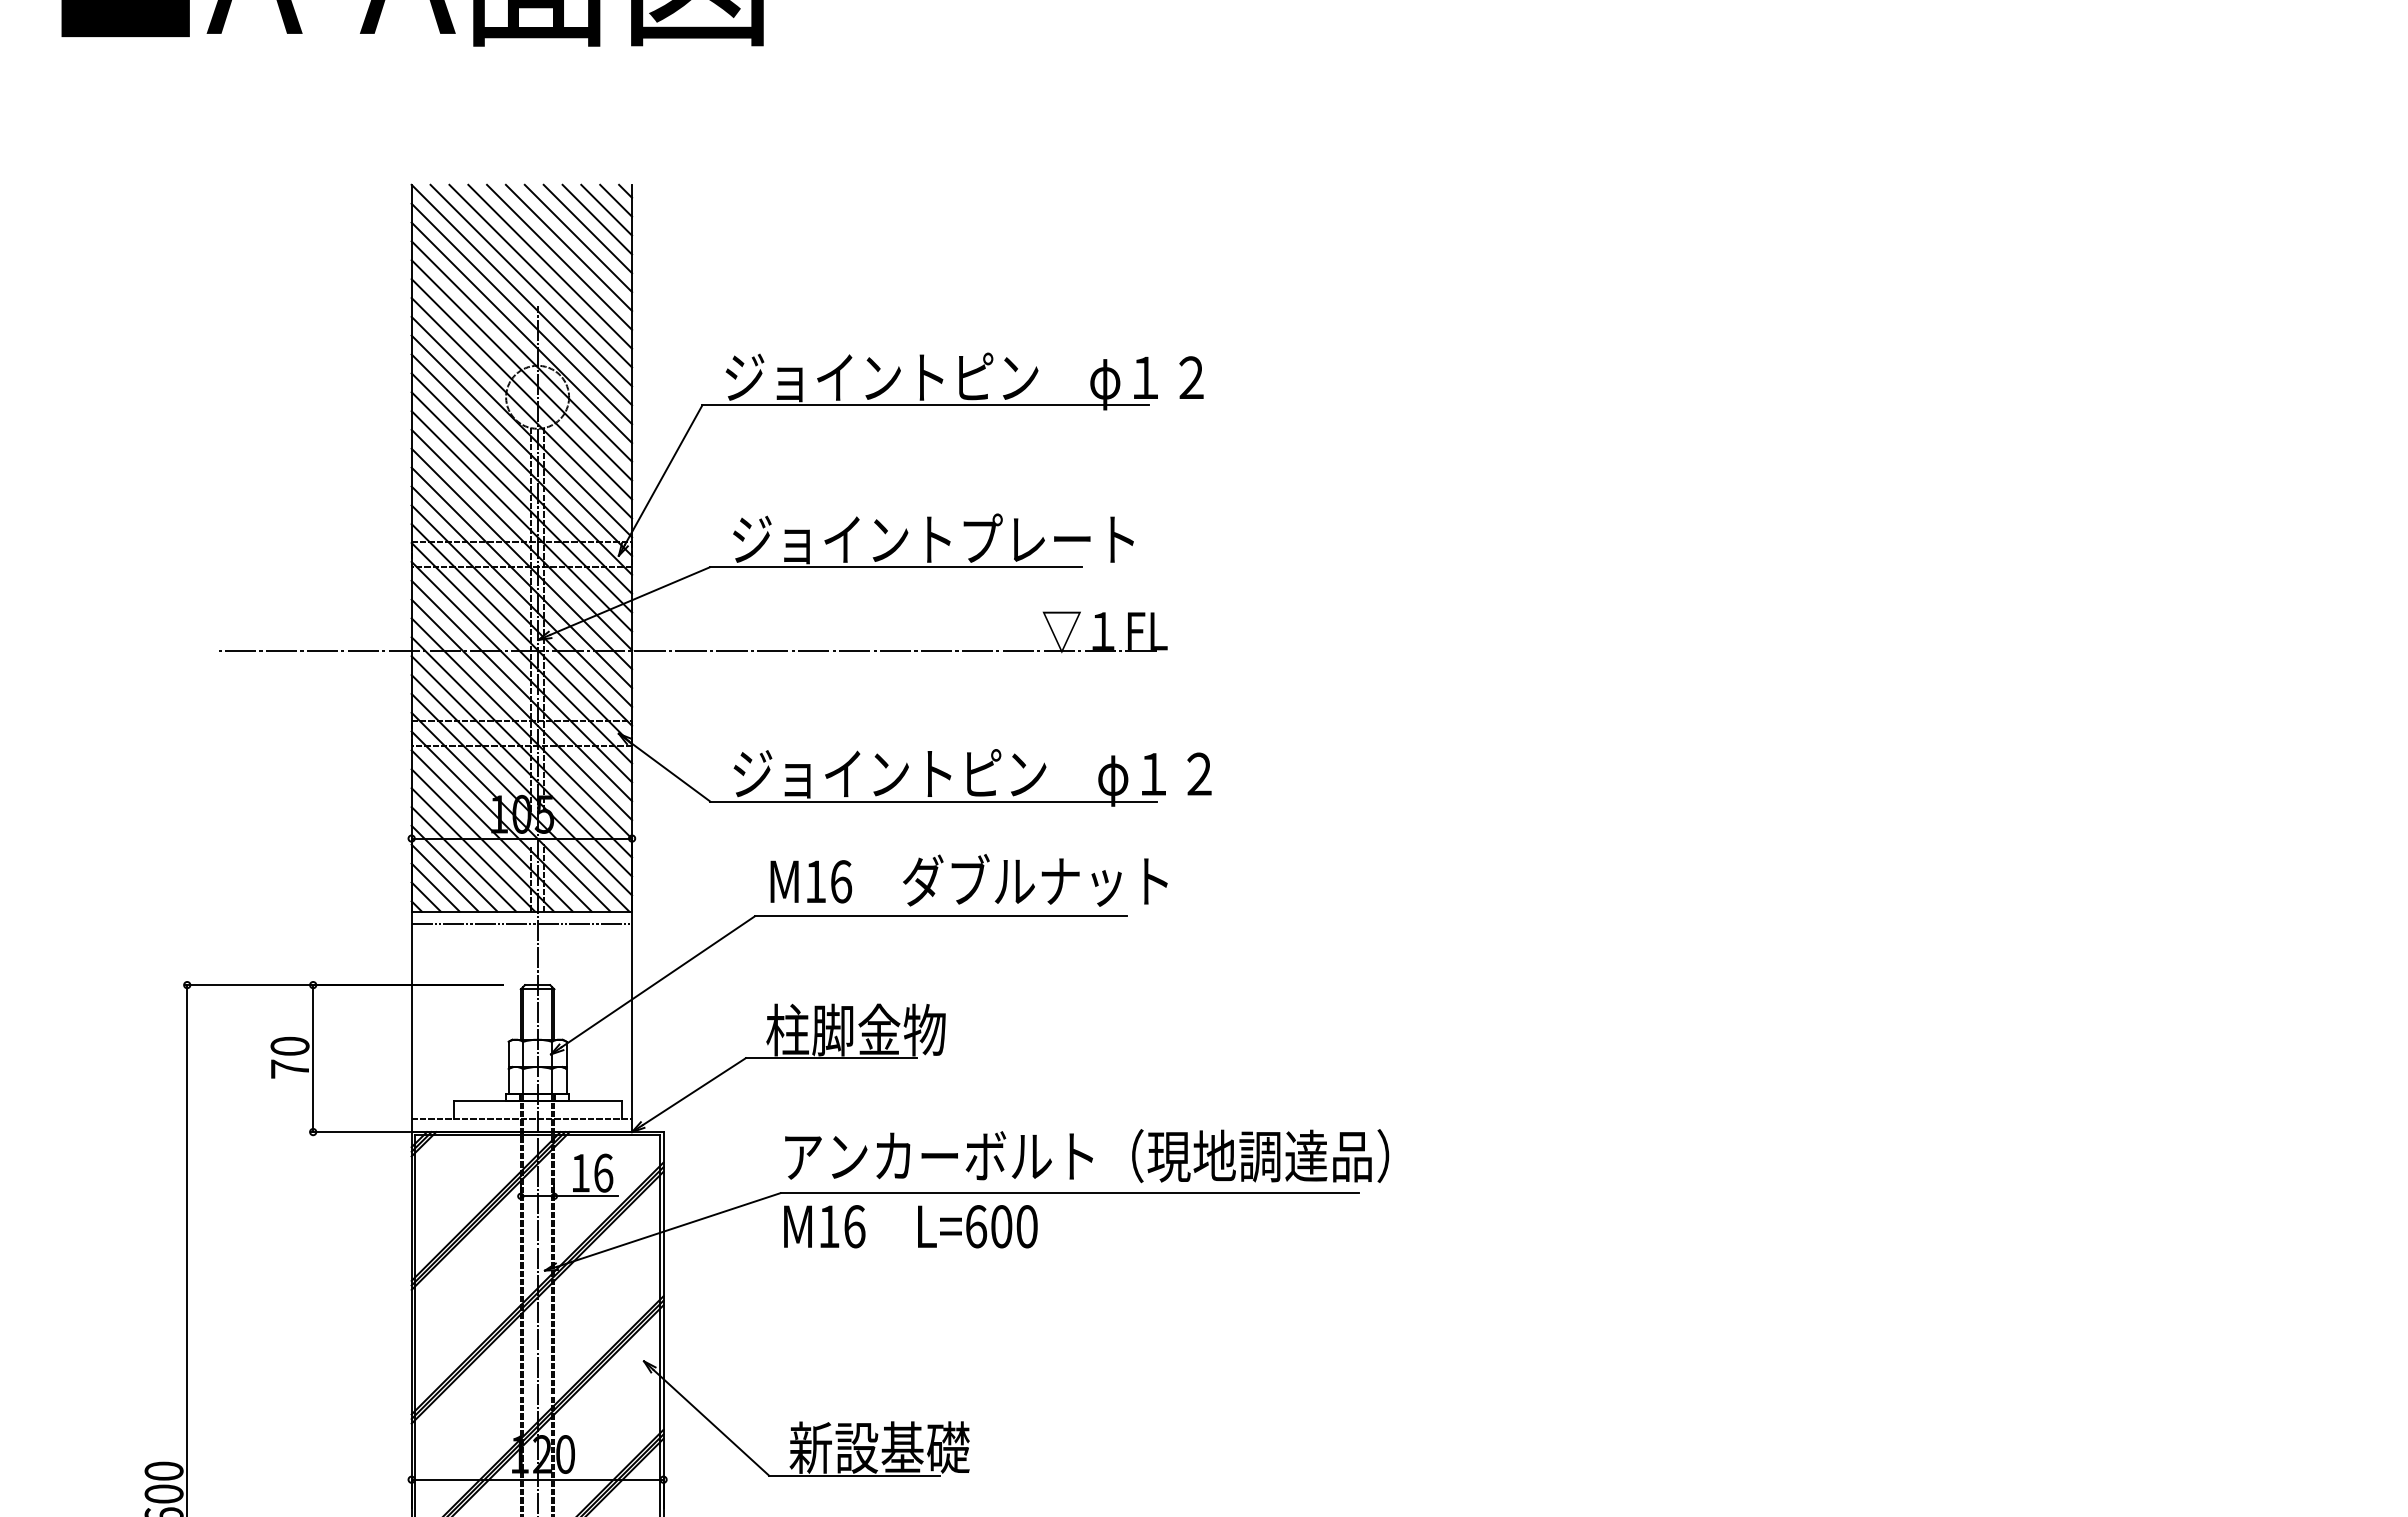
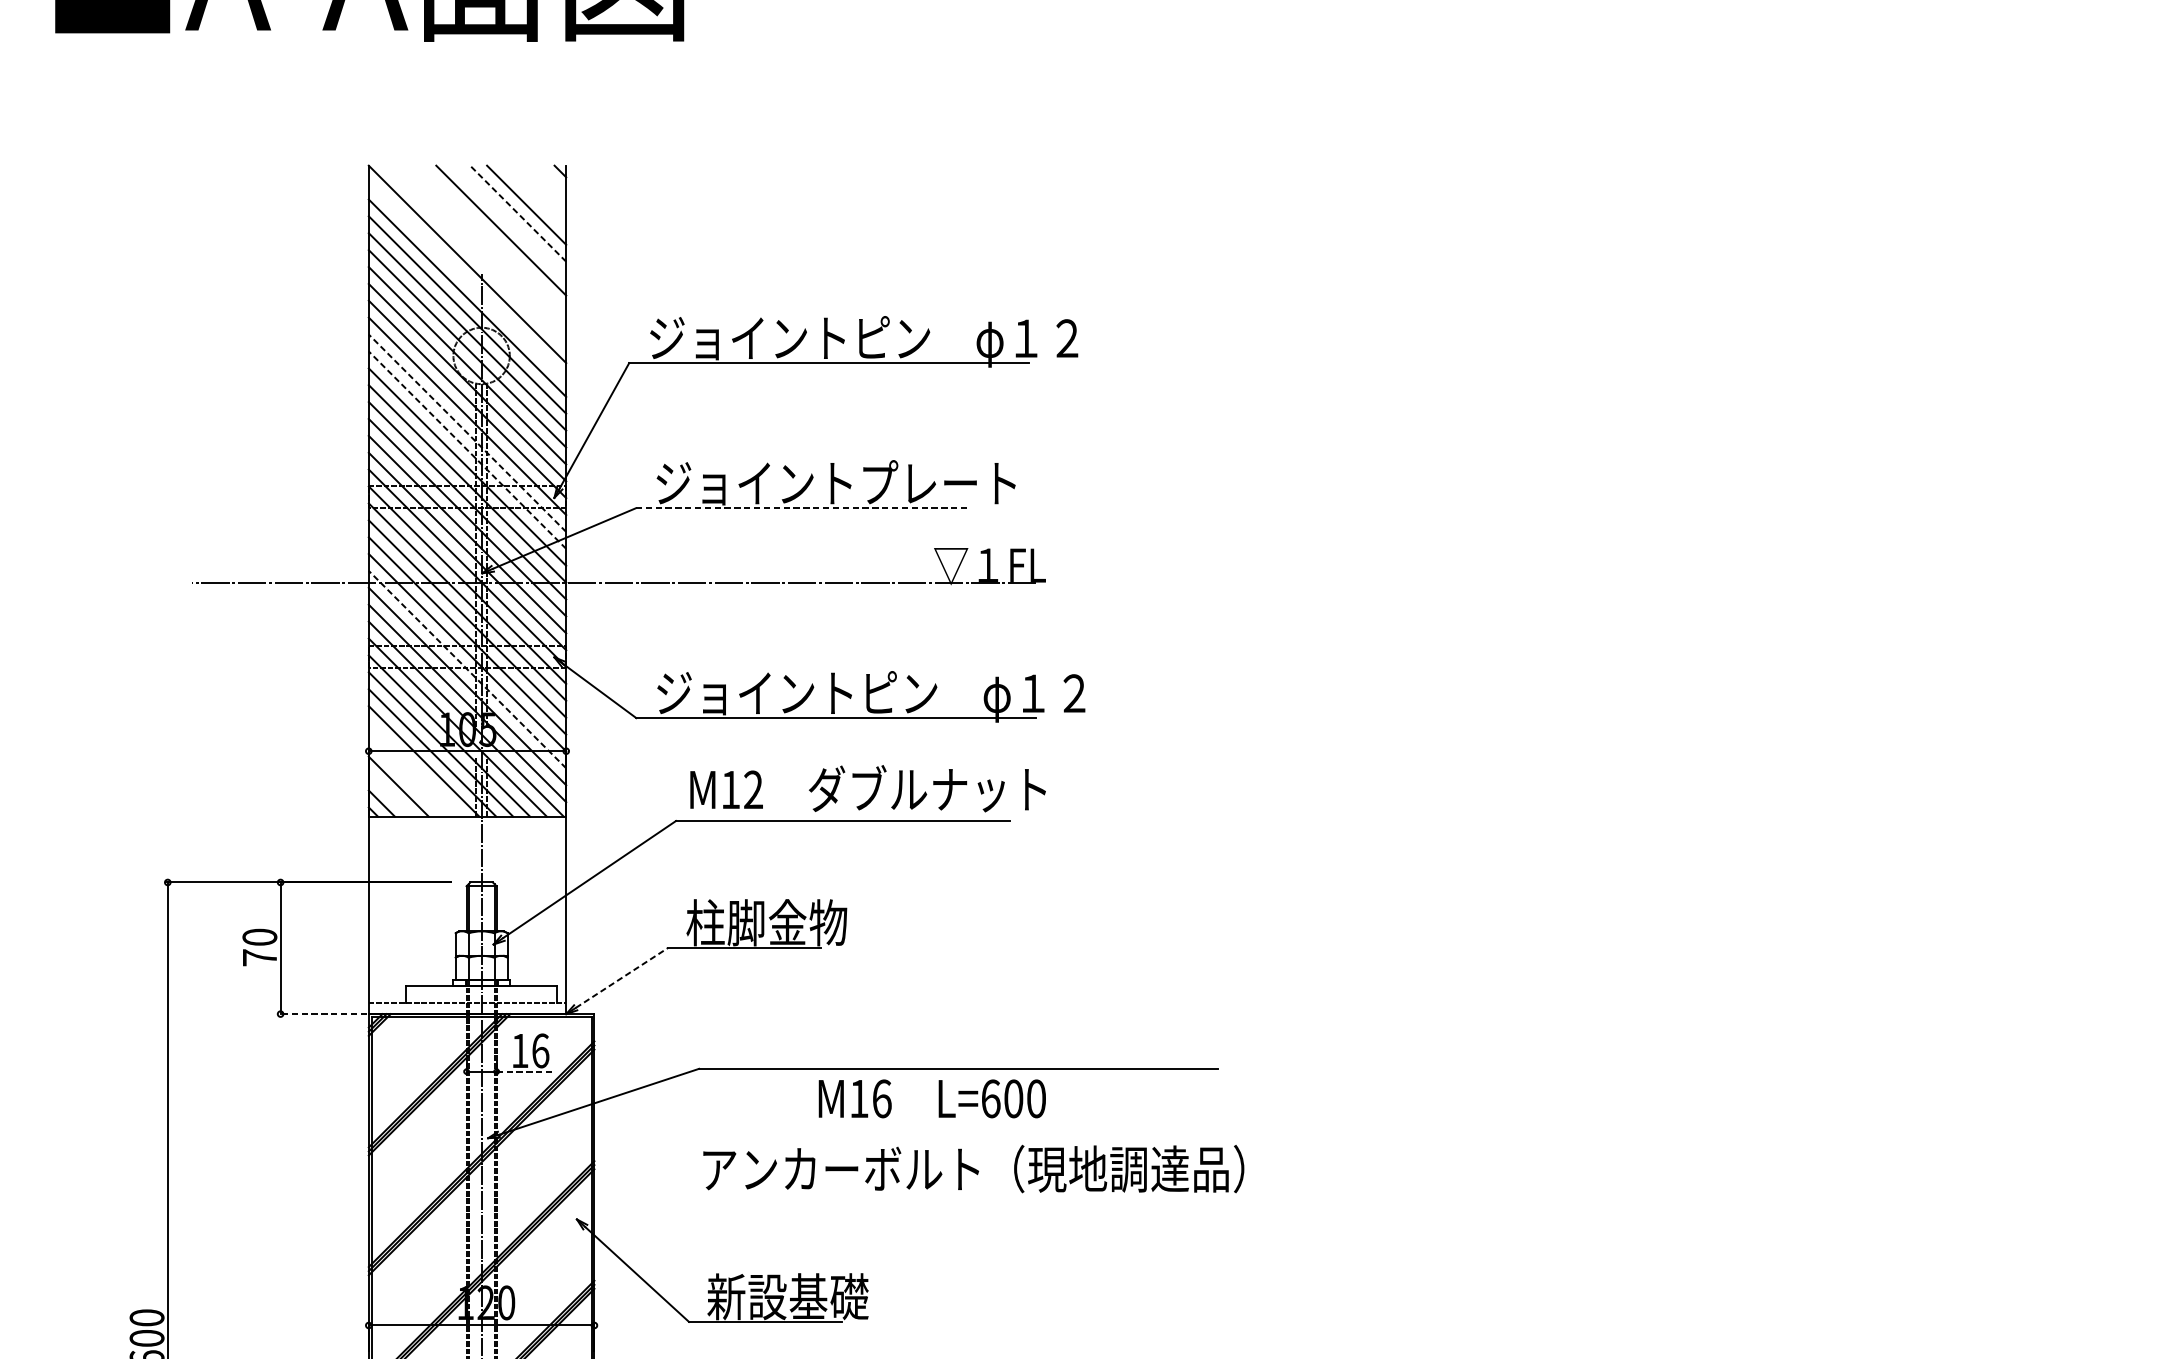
line: (616, 200) -> (552, 179), removed
line: (606, 209) -> (543, 187), removed
line: (597, 219) -> (535, 196), removed
line: (578, 238) -> (518, 213), solid -> dashed
line: (568, 247) -> (509, 221), removed
line: (550, 266) -> (493, 238), removed
line: (540, 275) -> (484, 246), removed
line: (531, 285) -> (476, 255), removed
line: (521, 313) -> (467, 280), removed
line: (521, 483) -> (467, 433), solid -> dashed
line: (521, 502) -> (467, 450), solid -> dashed
line: (896, 567) -> (803, 508), solid -> dashed
line: (521, 747) -> (467, 669), solid -> dashed
line: (463, 859) -> (415, 769), removed
line: (454, 868) -> (407, 778), removed
text: (841, 881) -> (753, 789), M16 -> M12
line: (435, 887) -> (390, 795), removed
line: (521, 924) -> (467, 828), removed
line: (694, 1091) -> (622, 977), solid -> dashed
line: (359, 1132) -> (322, 1014), solid -> dashed
text: (1087, 1156) -> (974, 1169), moved
line: (586, 1196) -> (525, 1071), solid -> dashed
text: (910, 1226) -> (932, 1098), moved

